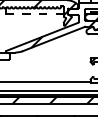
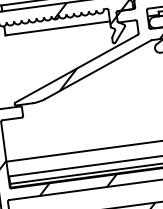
line: (35, 13) -> (58, 28), dashed -> solid

